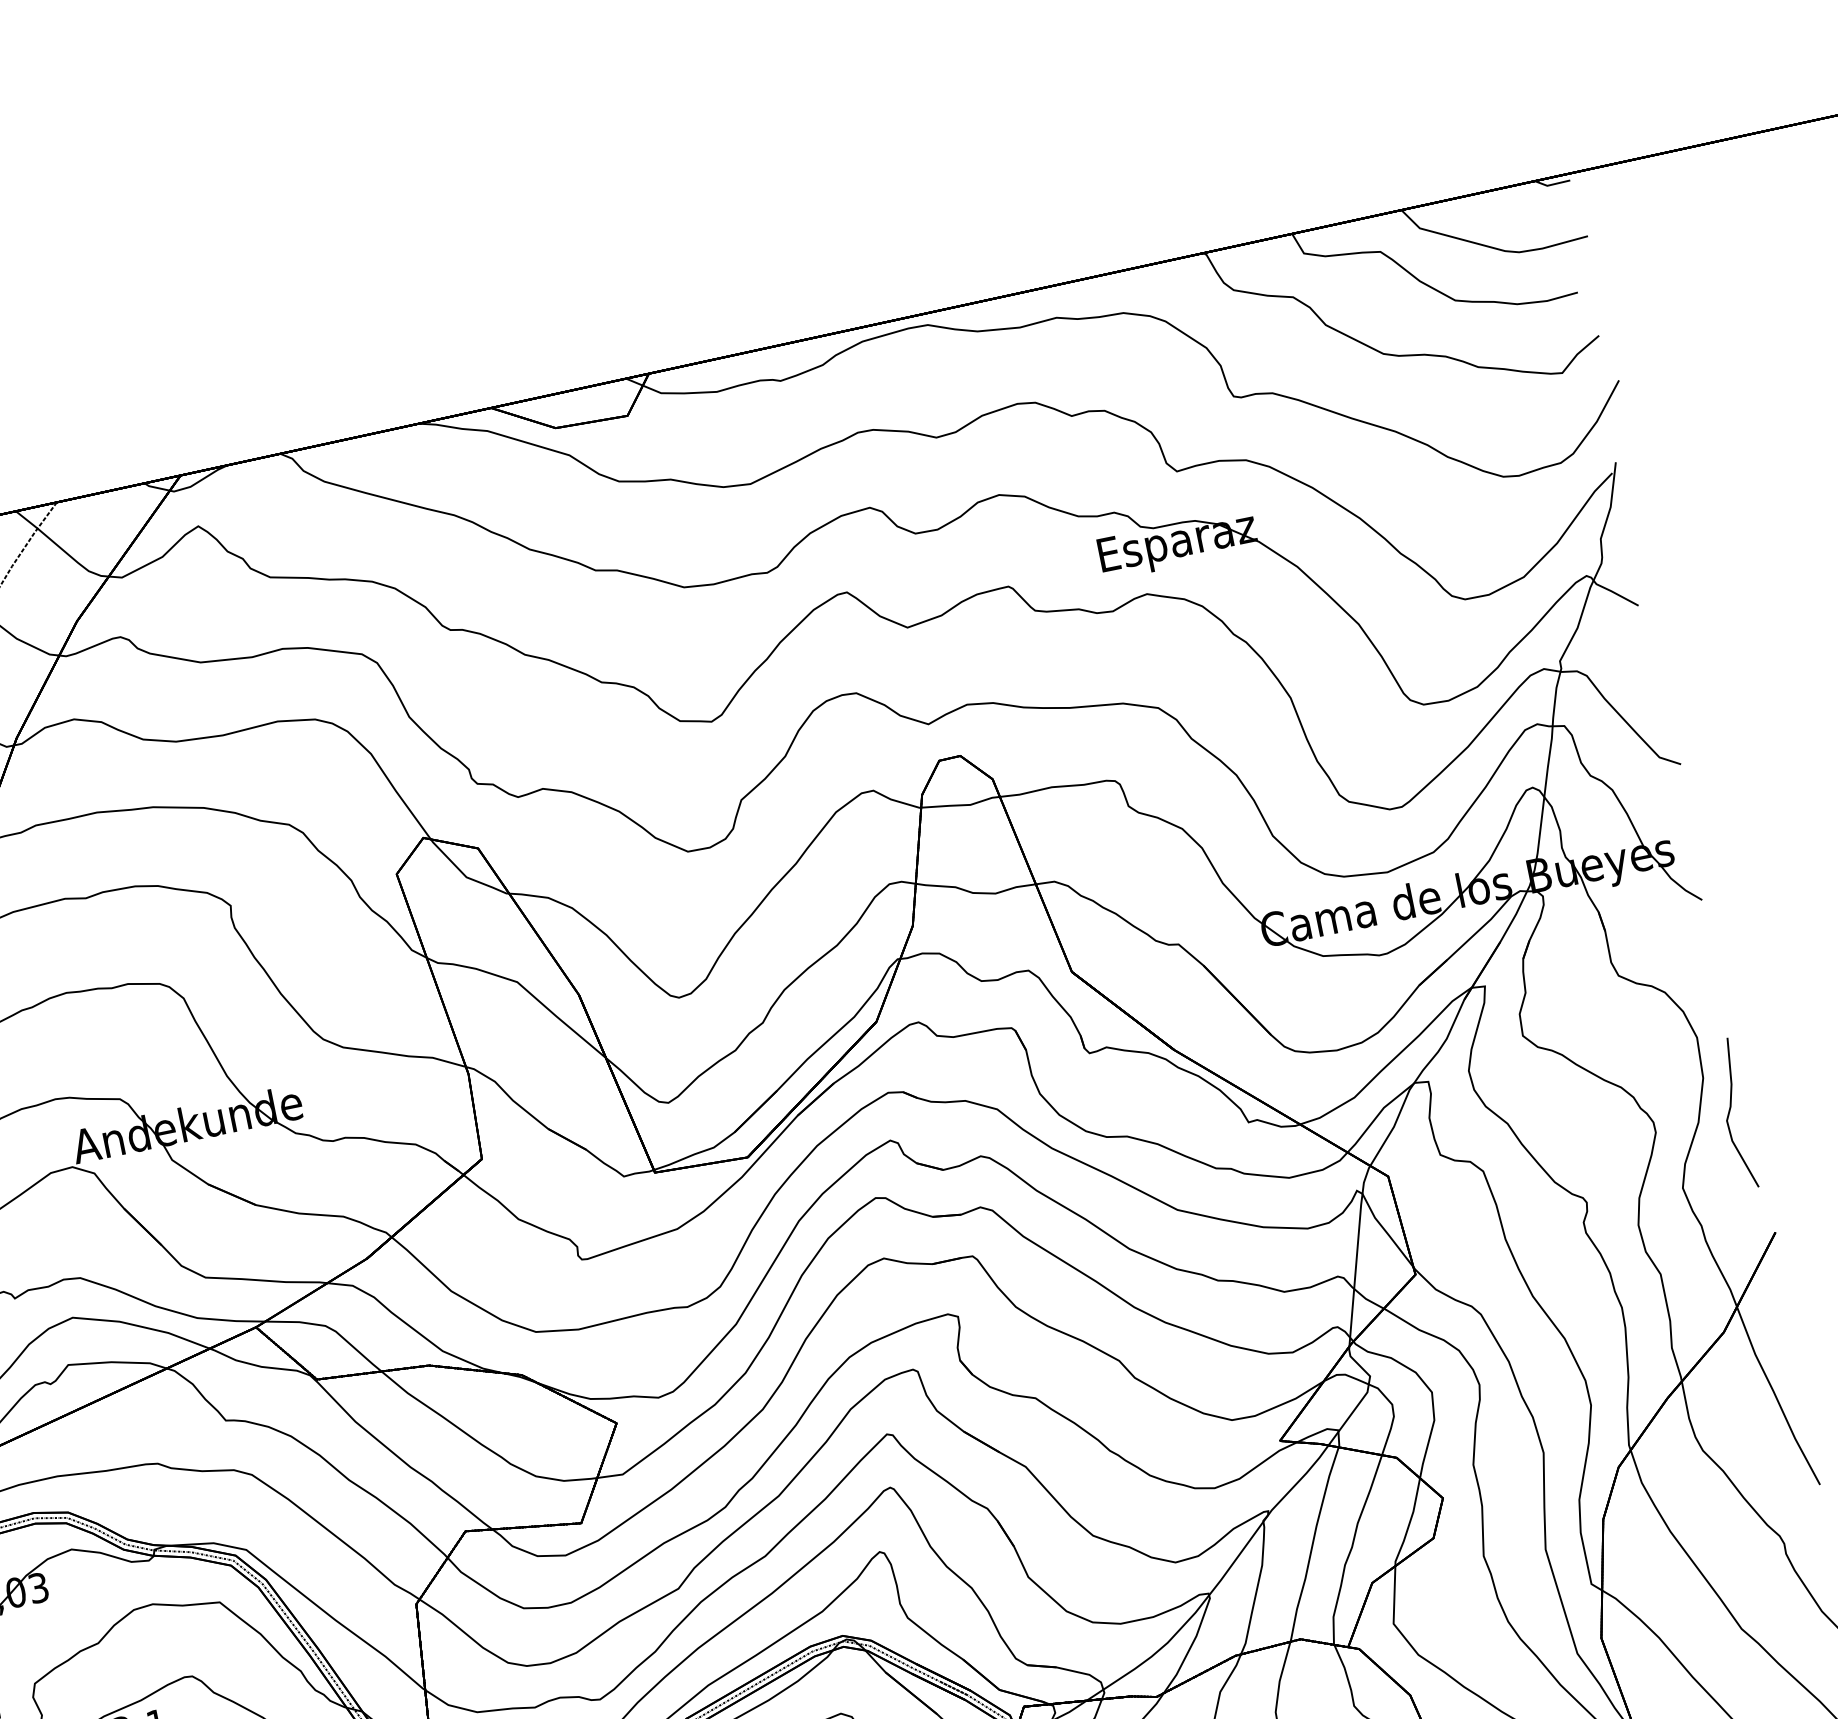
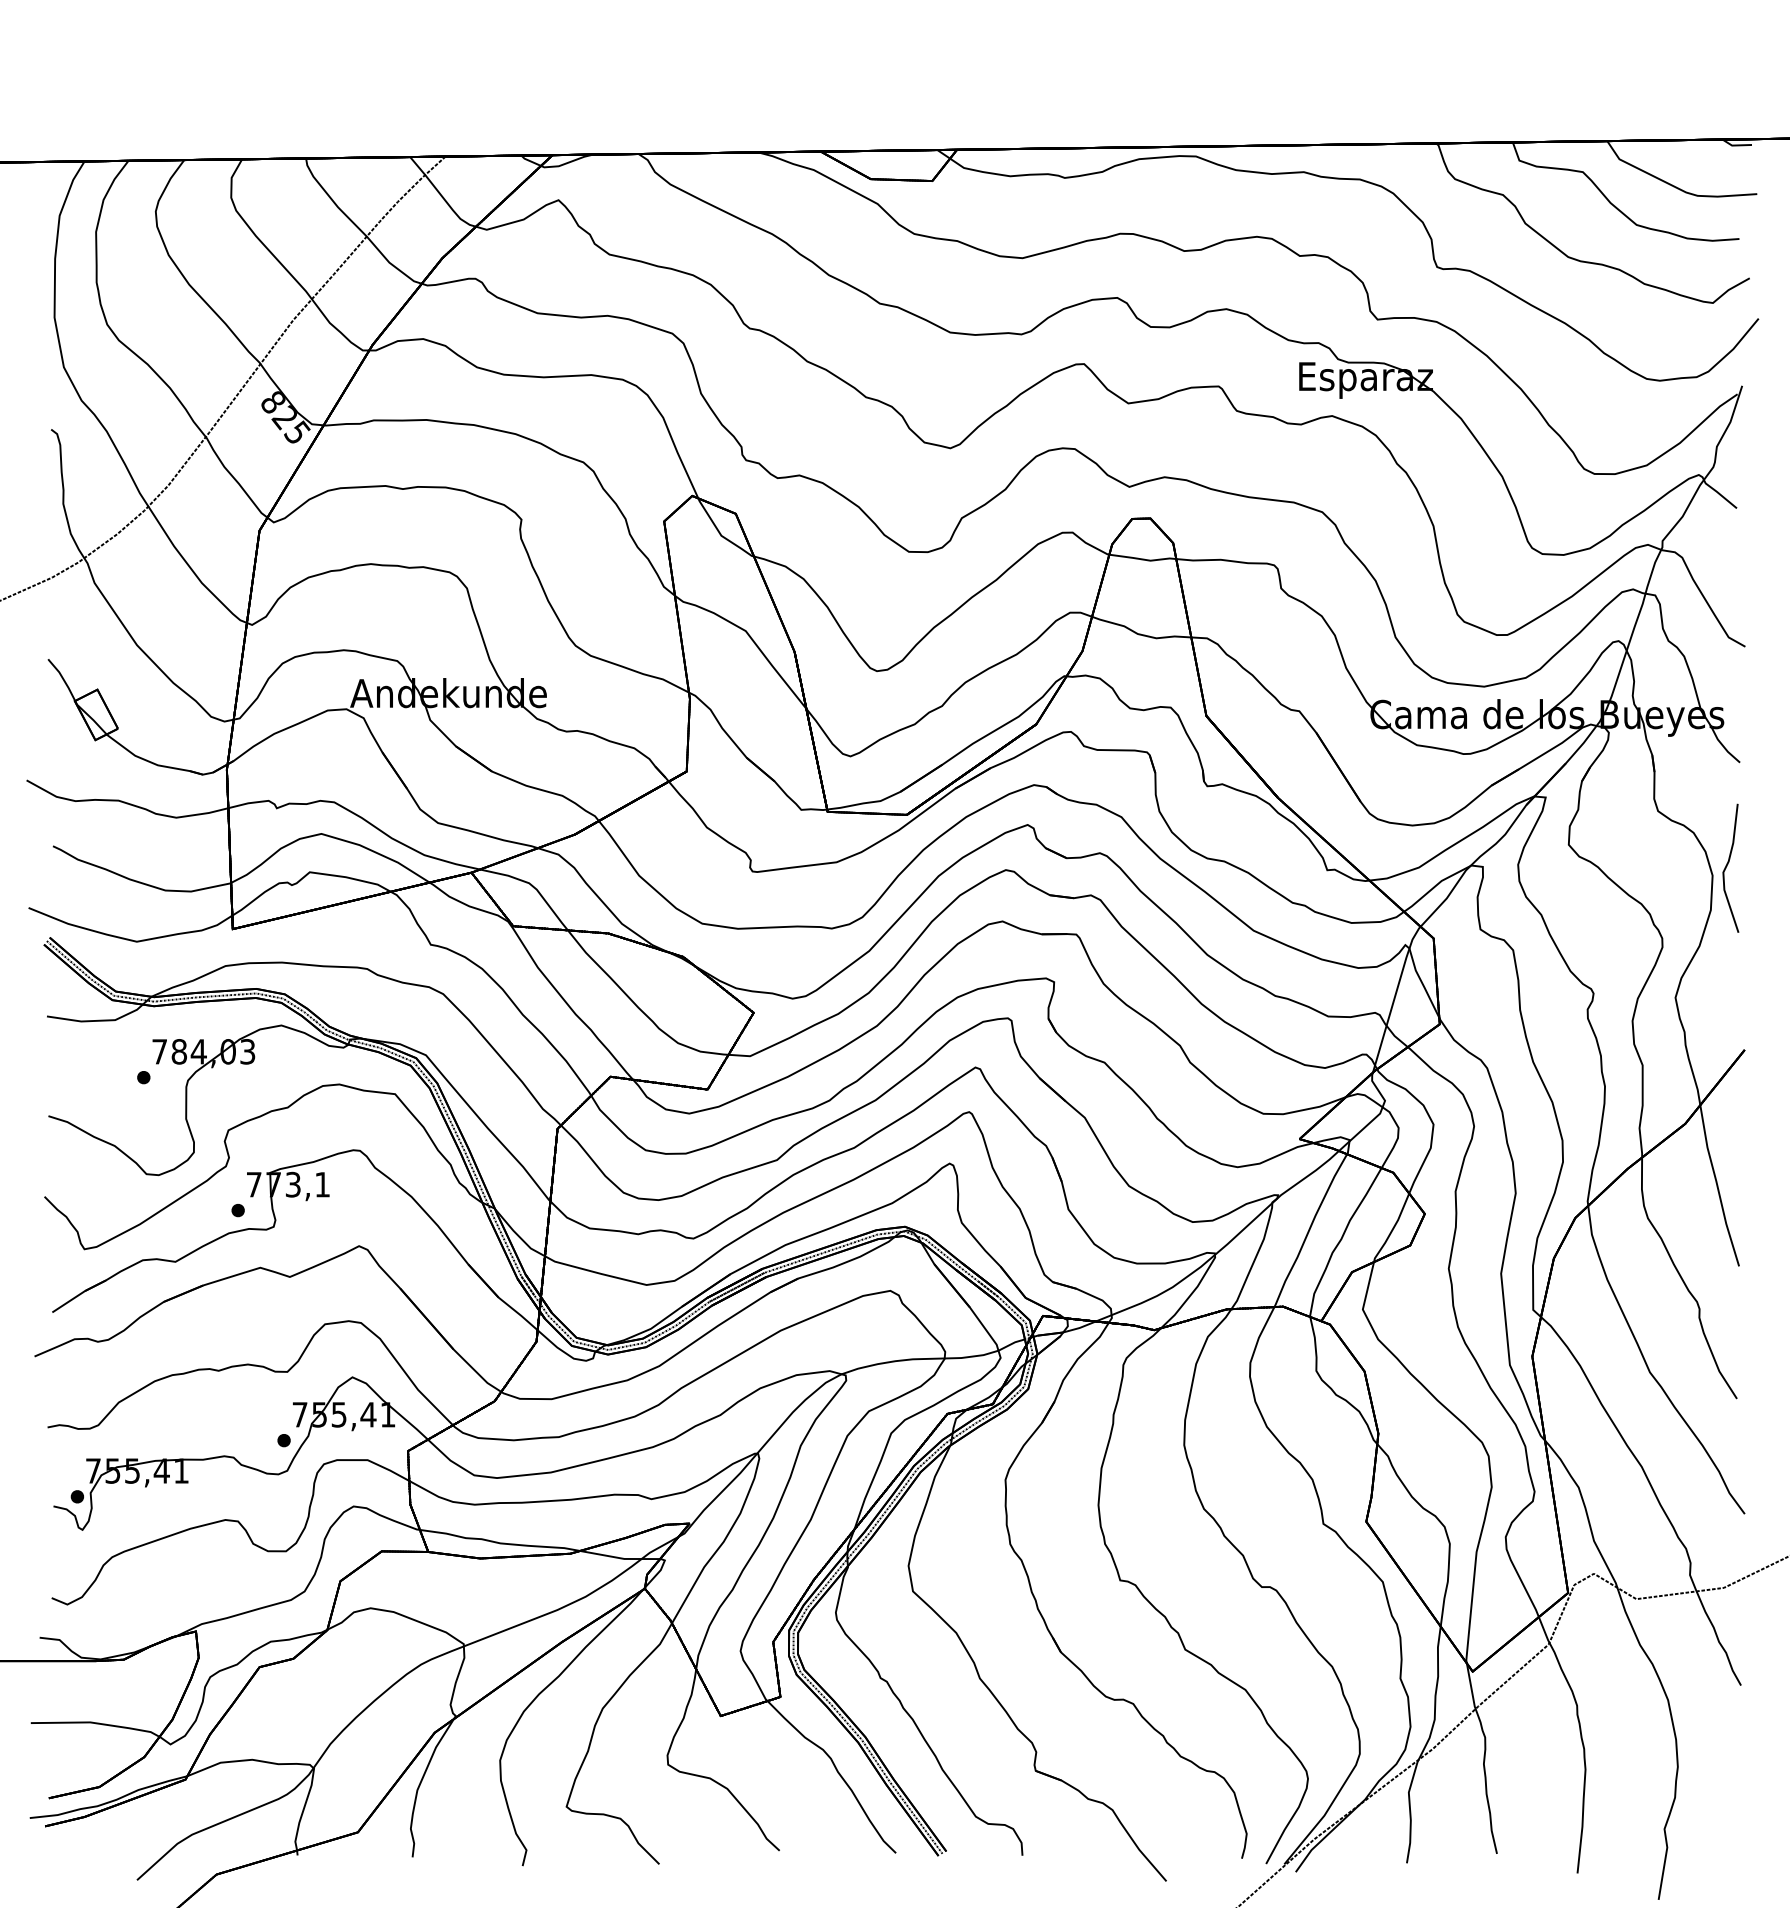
curve: (1730, 1112) -> (1727, 866), moved

